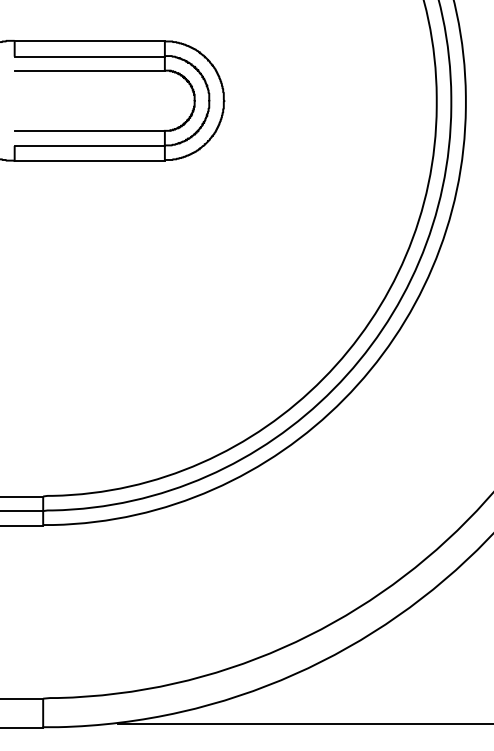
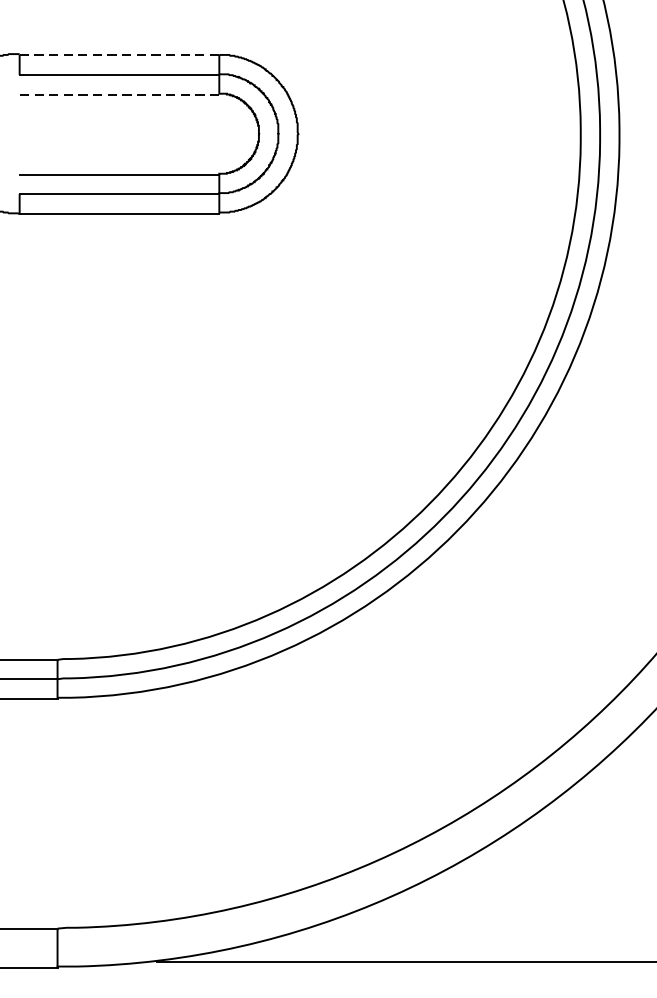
line: (90, 41) -> (120, 54), solid -> dashed
line: (89, 71) -> (119, 94), solid -> dashed

